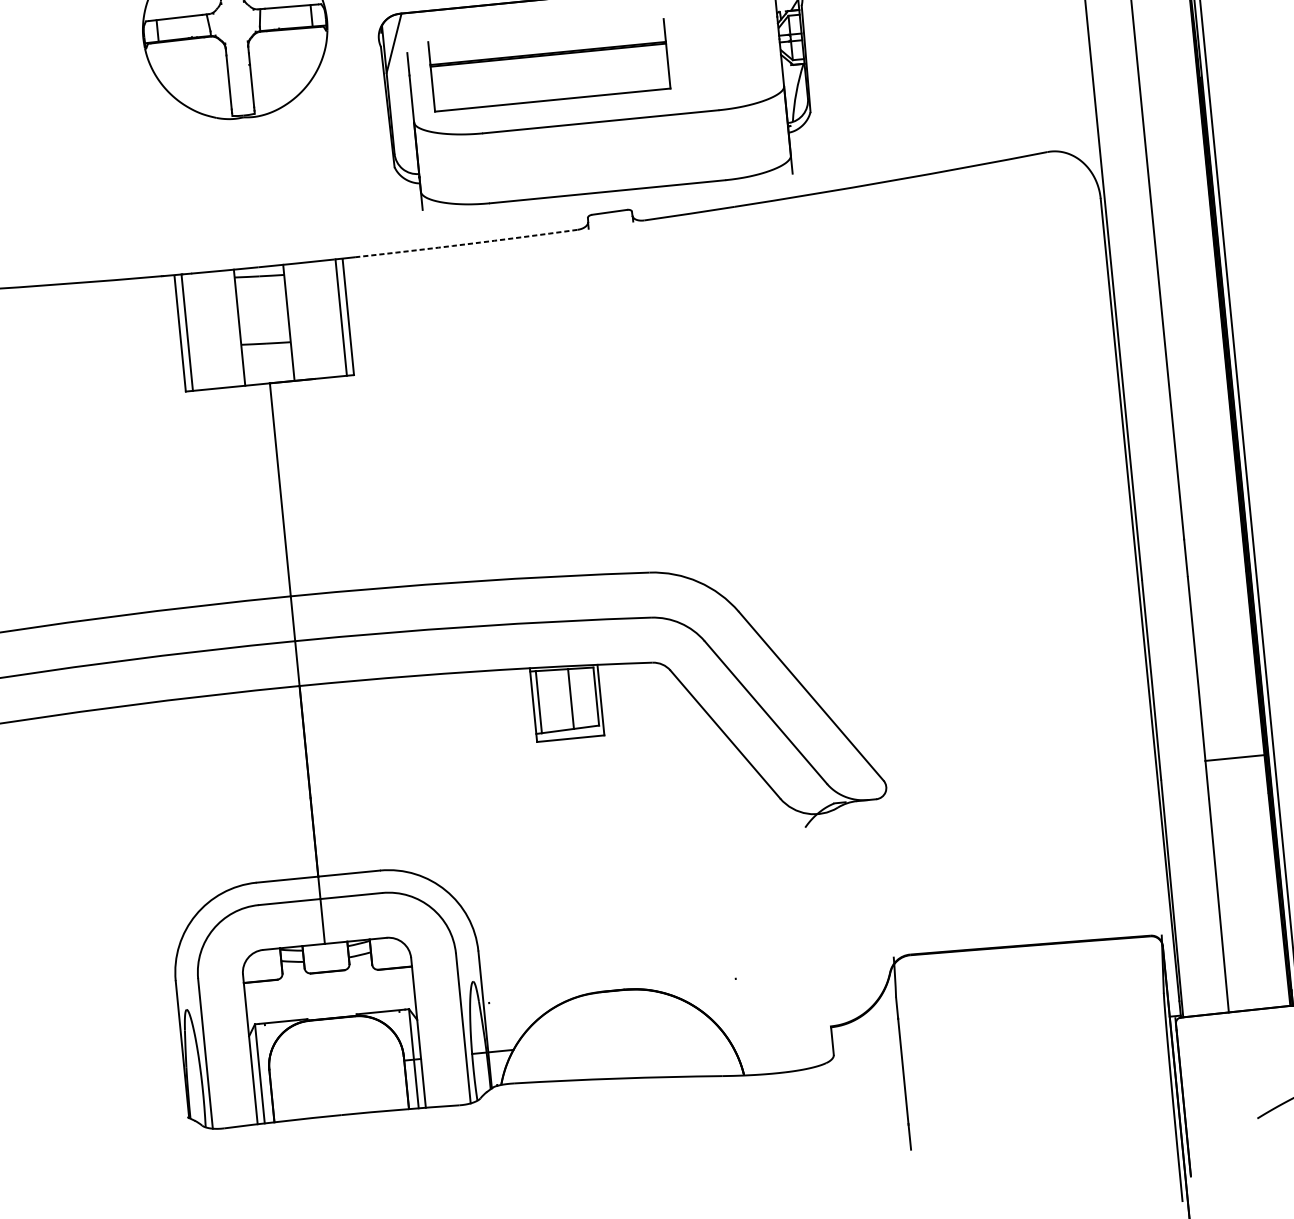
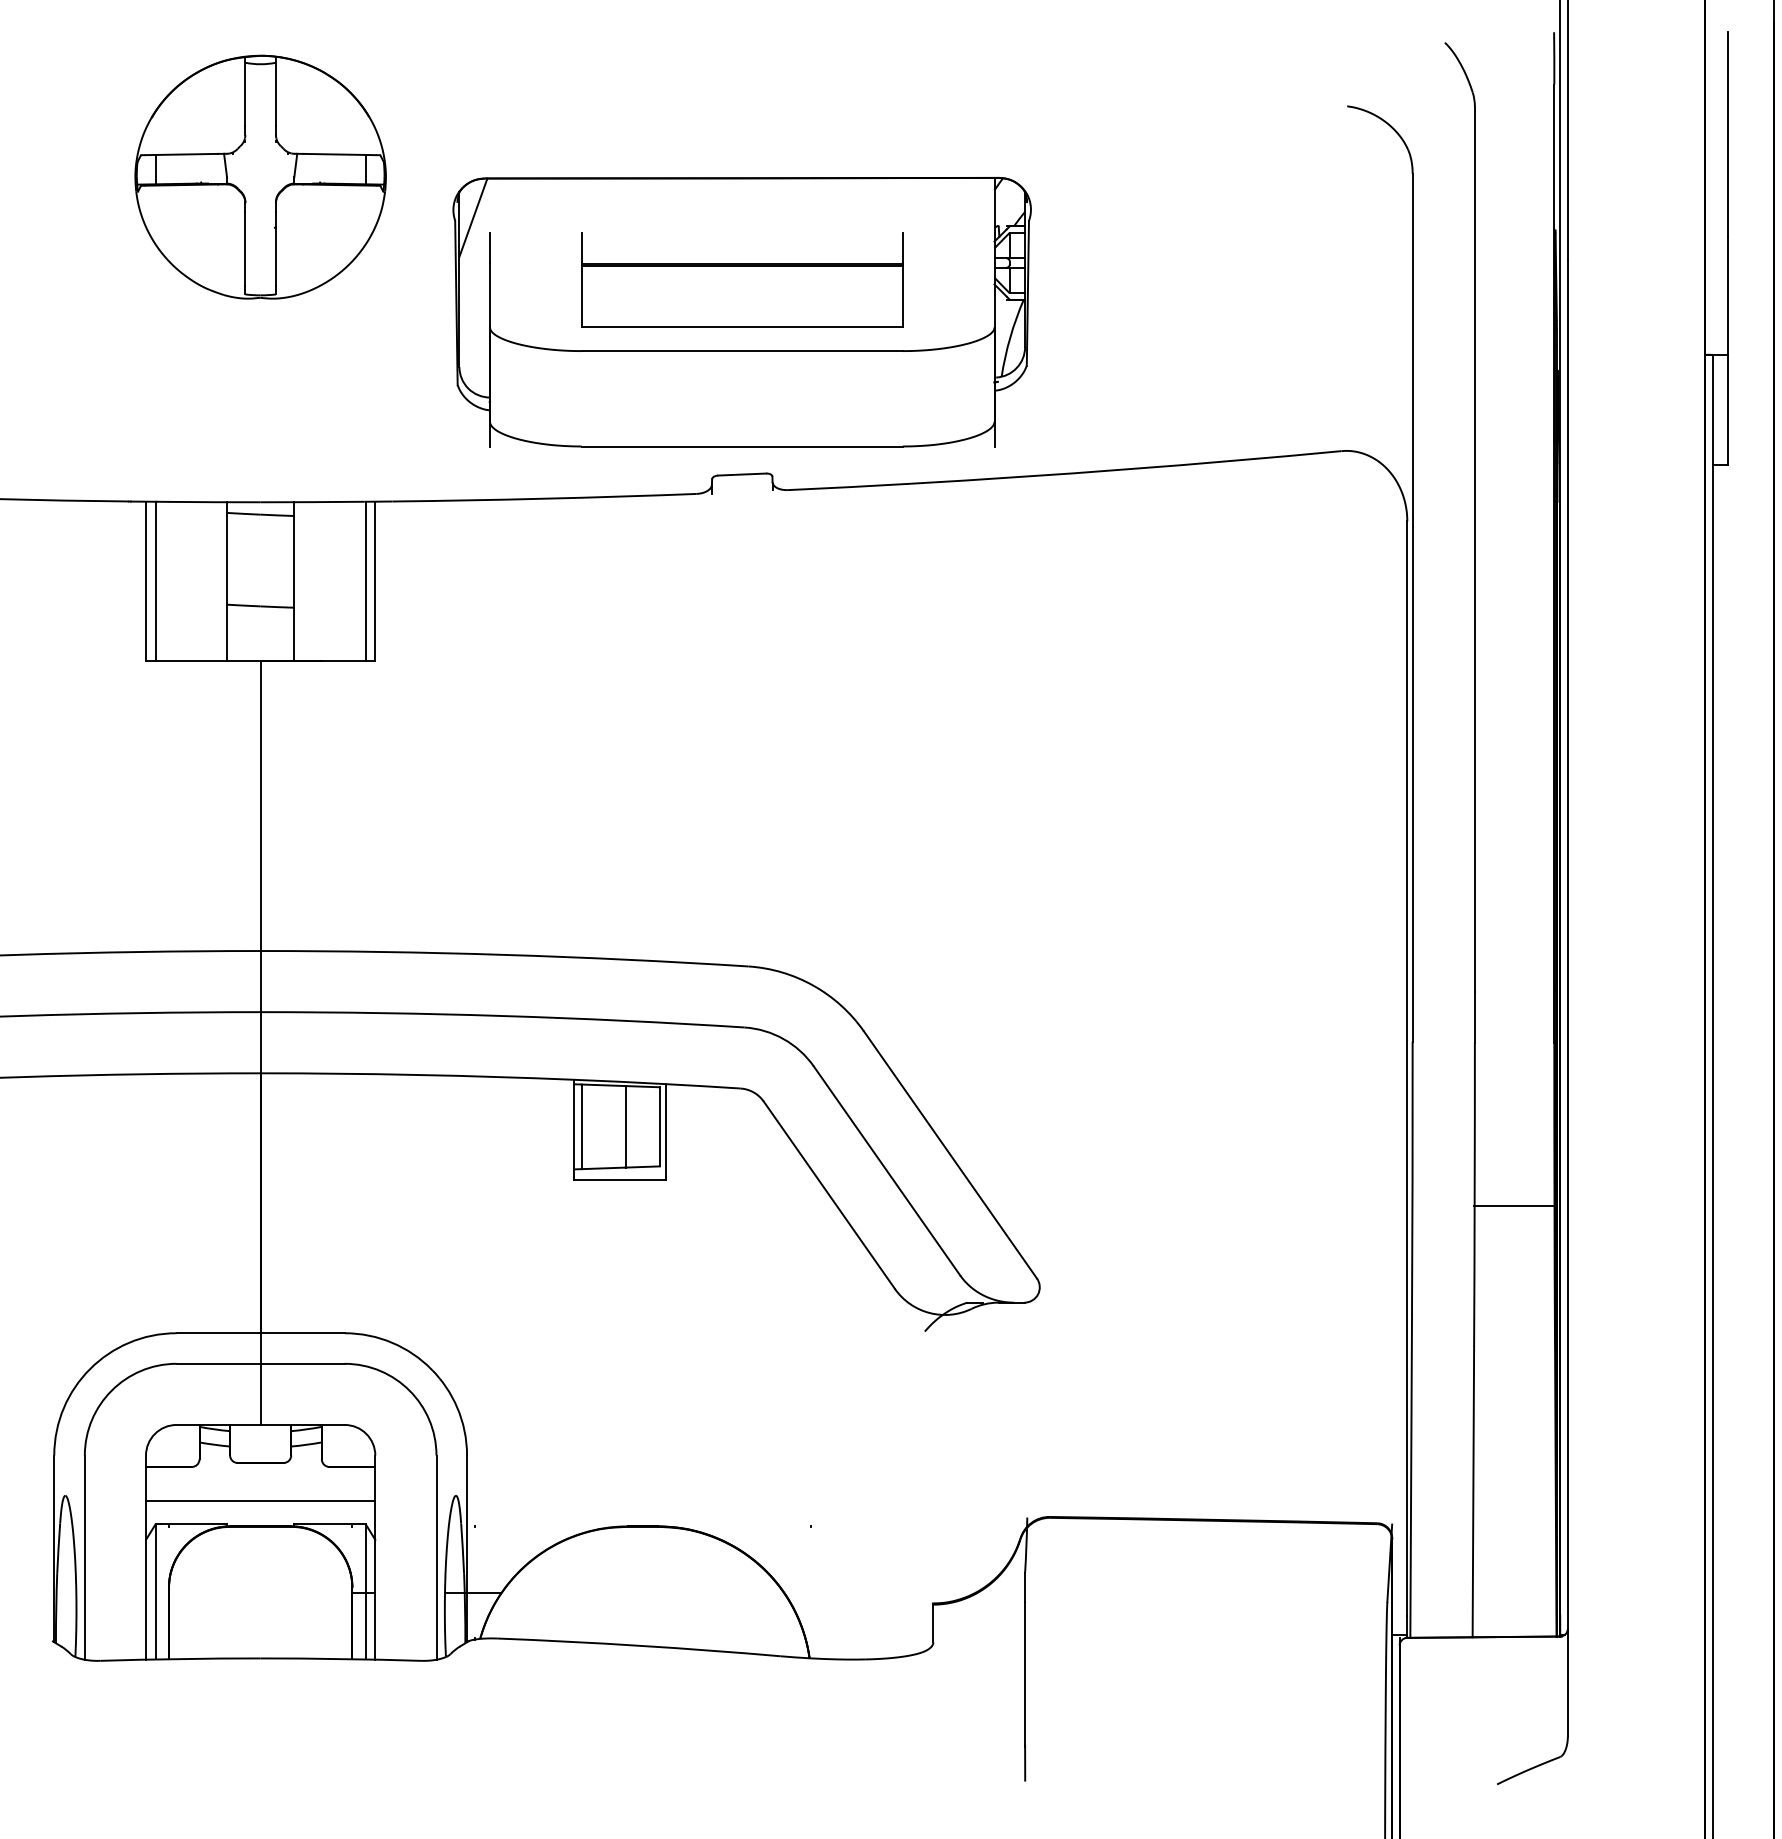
part: (549, 64) -> (742, 279), moved
arc: (466, 244) -> (544, 498), dashed -> solid
line: (1234, 758) -> (1514, 1206), moved
line: (330, 1000) -> (260, 1501), added

